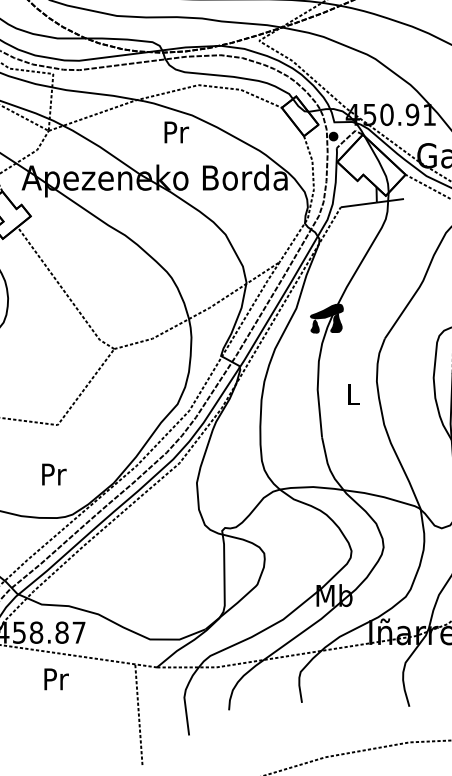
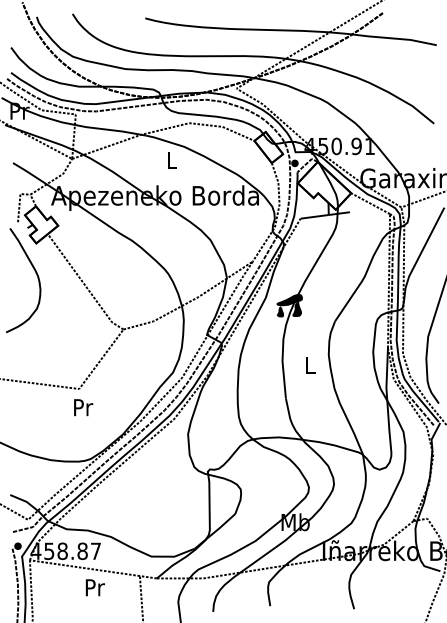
text: (175, 131) -> (171, 159), Pr -> L
text: (54, 474) -> (83, 407), moved
text: (55, 678) -> (94, 587), moved

